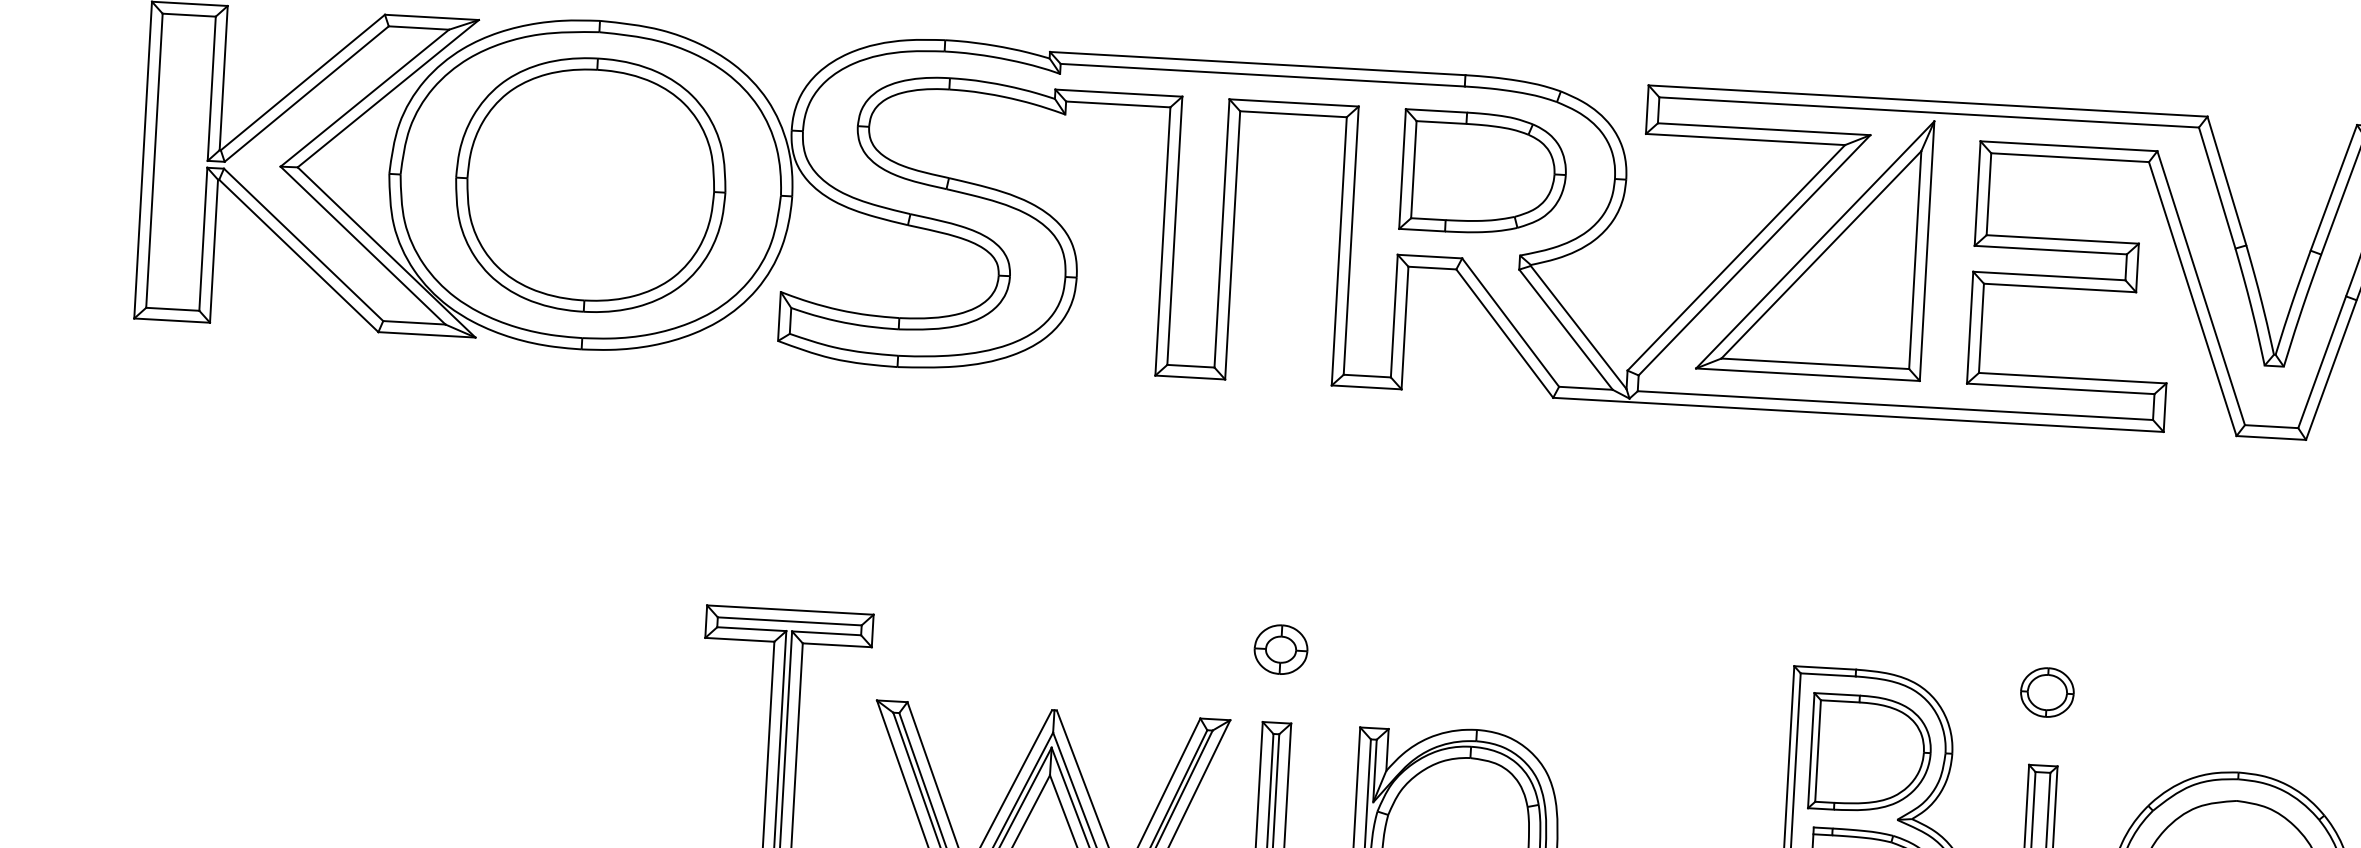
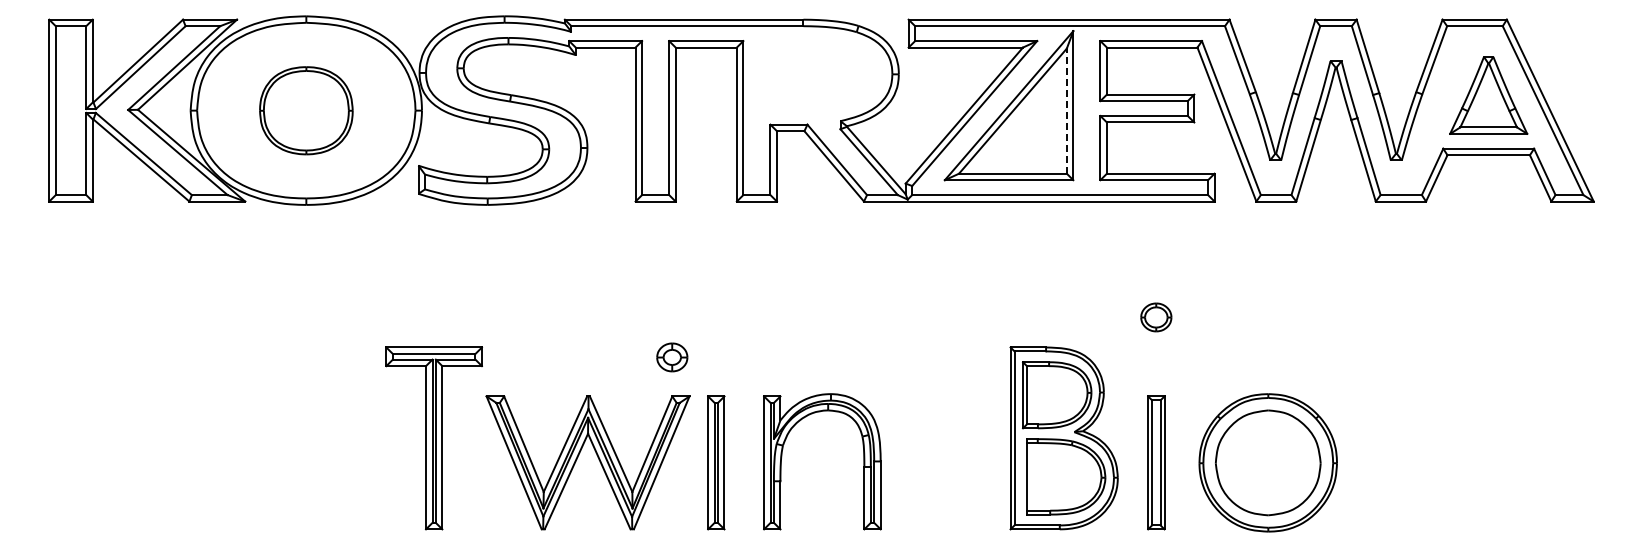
part: (1482, 173) -> (816, 75), removed
part: (591, 184) -> (306, 110), size x0.6
line: (1914, 260) -> (1066, 111), solid -> dashed
part: (1281, 649) -> (672, 357), moved
part: (2047, 692) -> (1156, 317), moved

